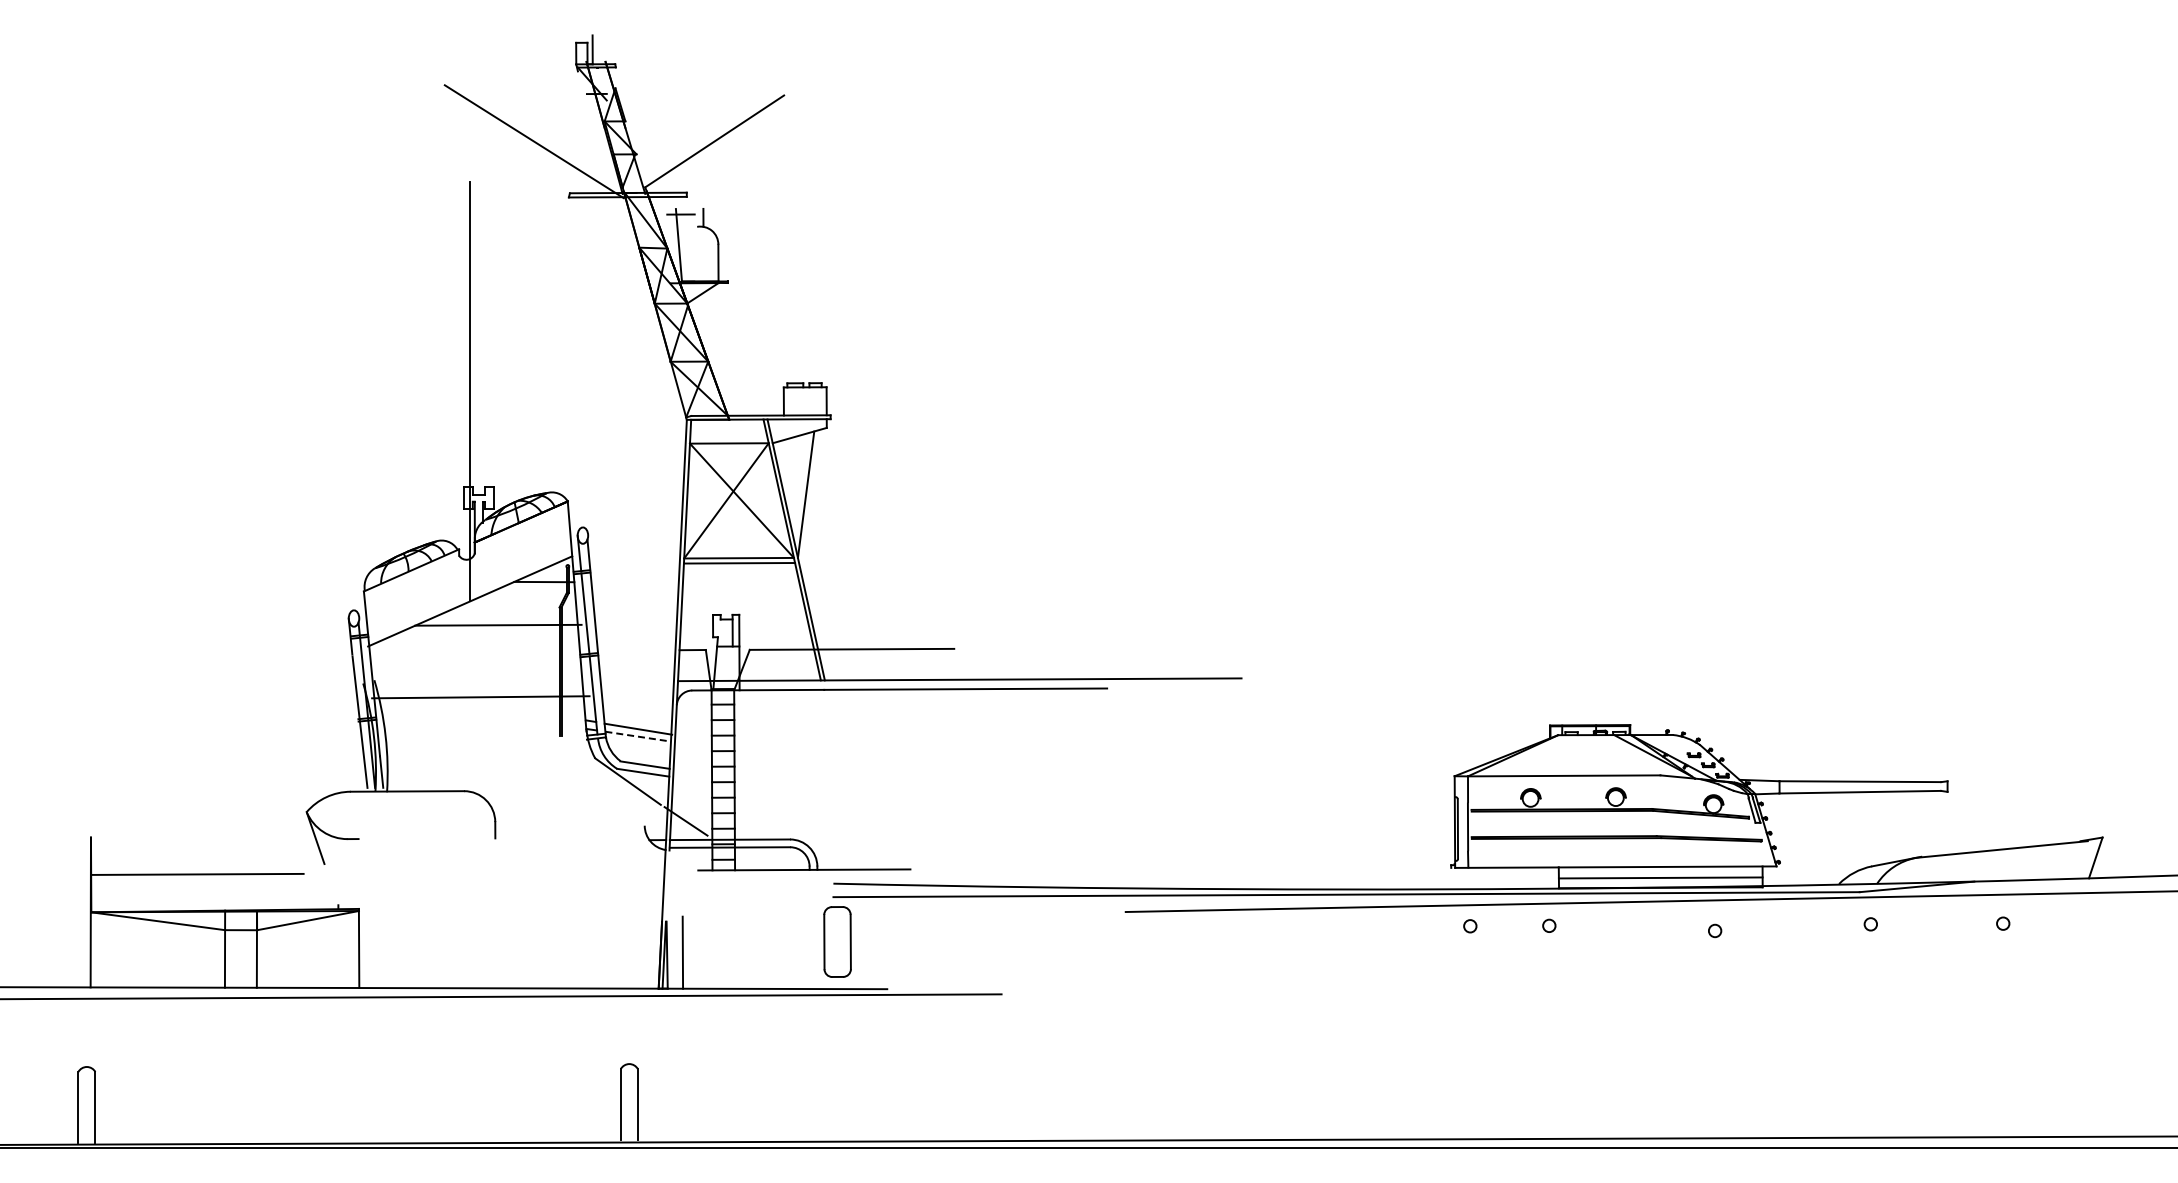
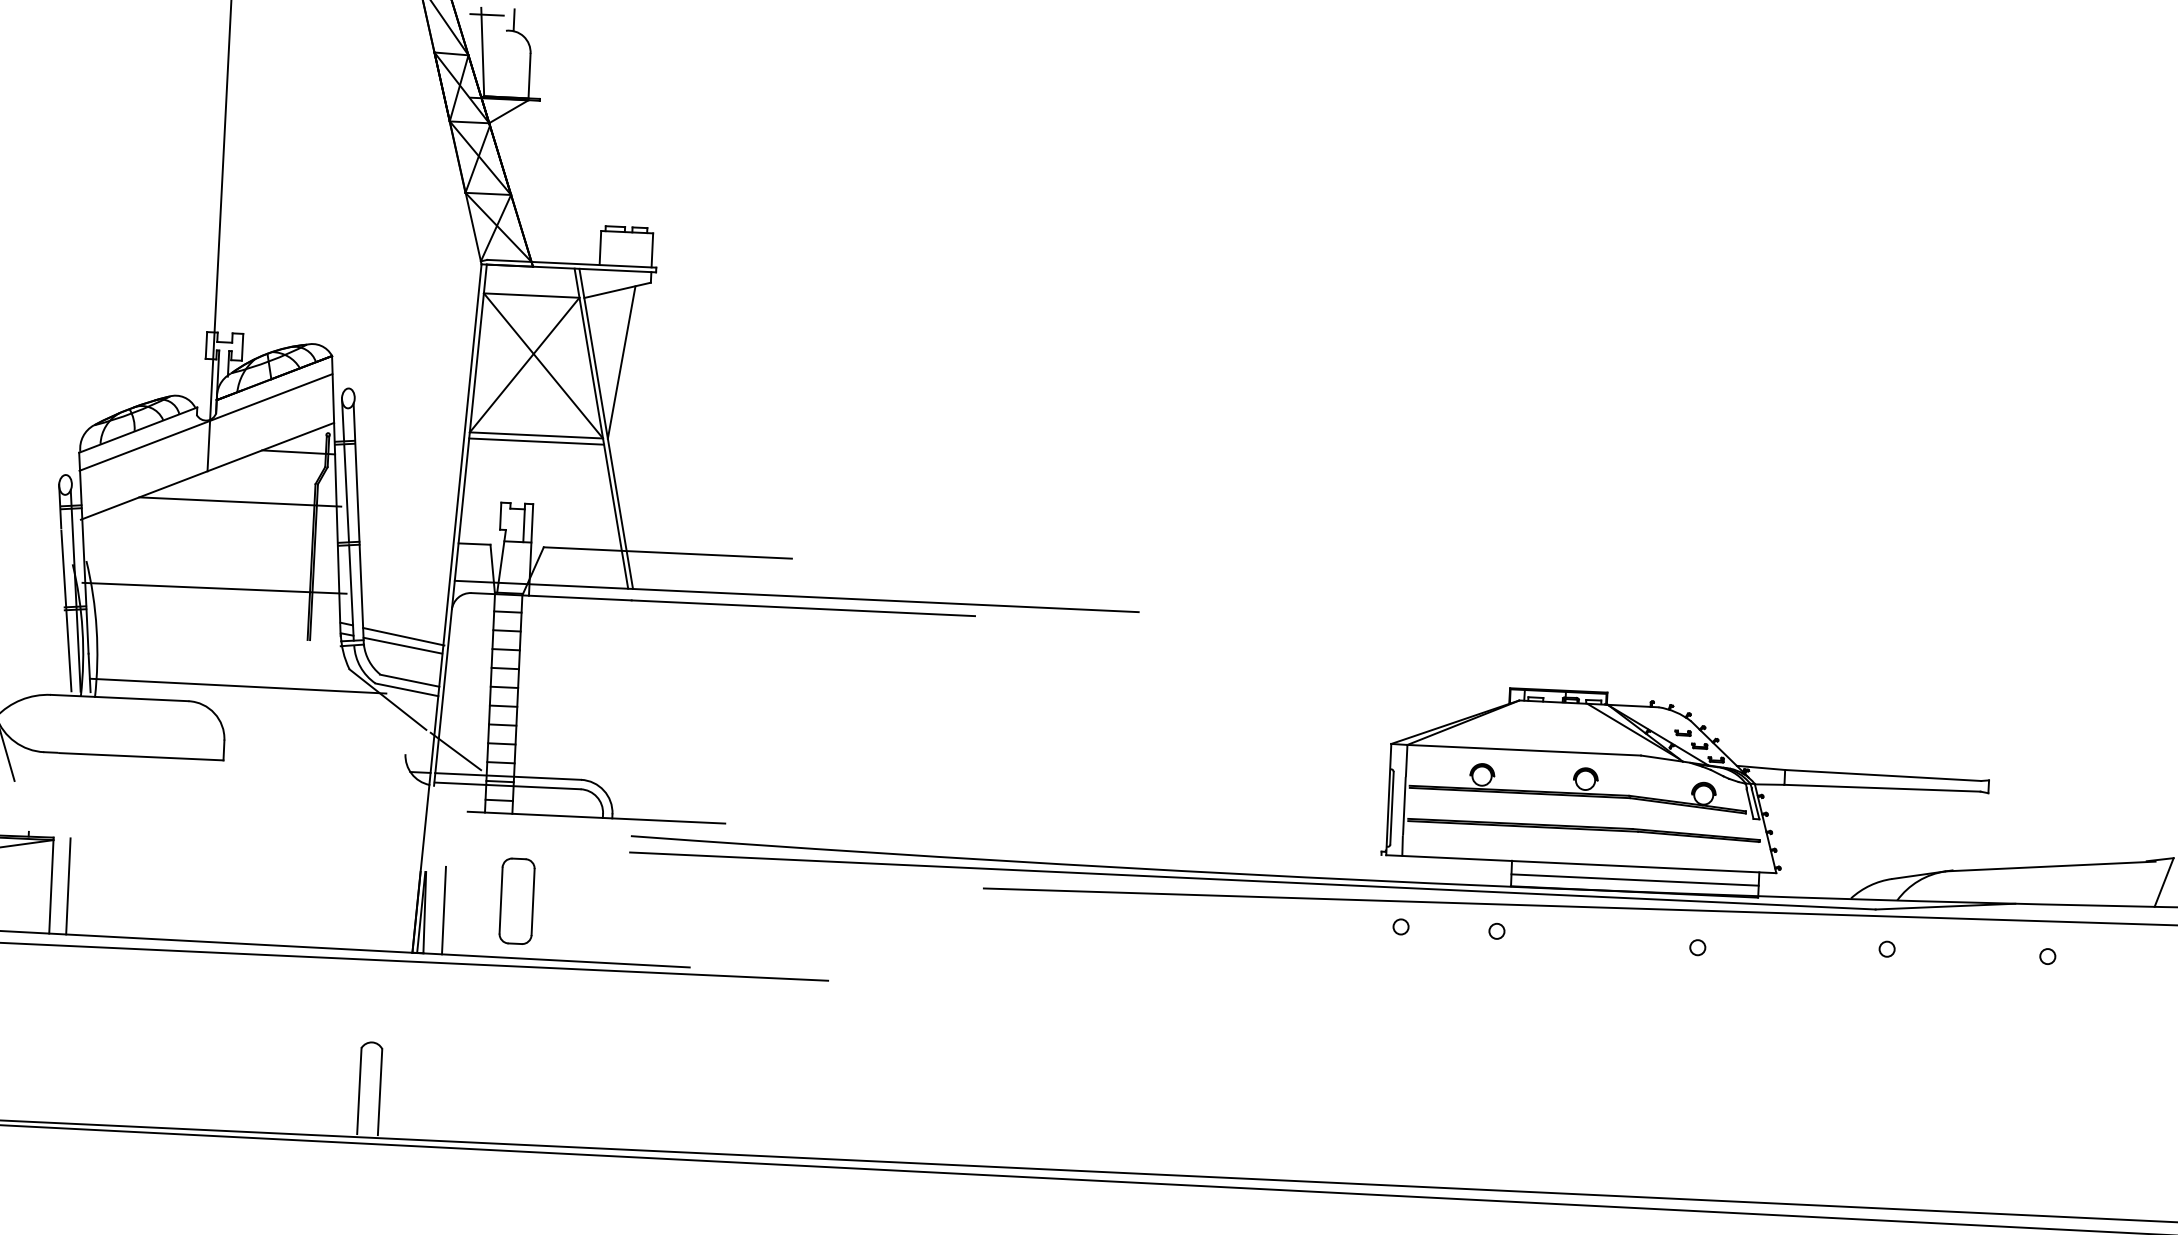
line: (466, 561) -> (205, 422), added
line: (638, 736) -> (403, 645), dashed -> solid
line: (504, 776) -> (238, 685), added
line: (427, 838) -> (141, 756), added
part: (837, 941) -> (517, 900), moved
line: (372, 948) -> (67, 886), added

